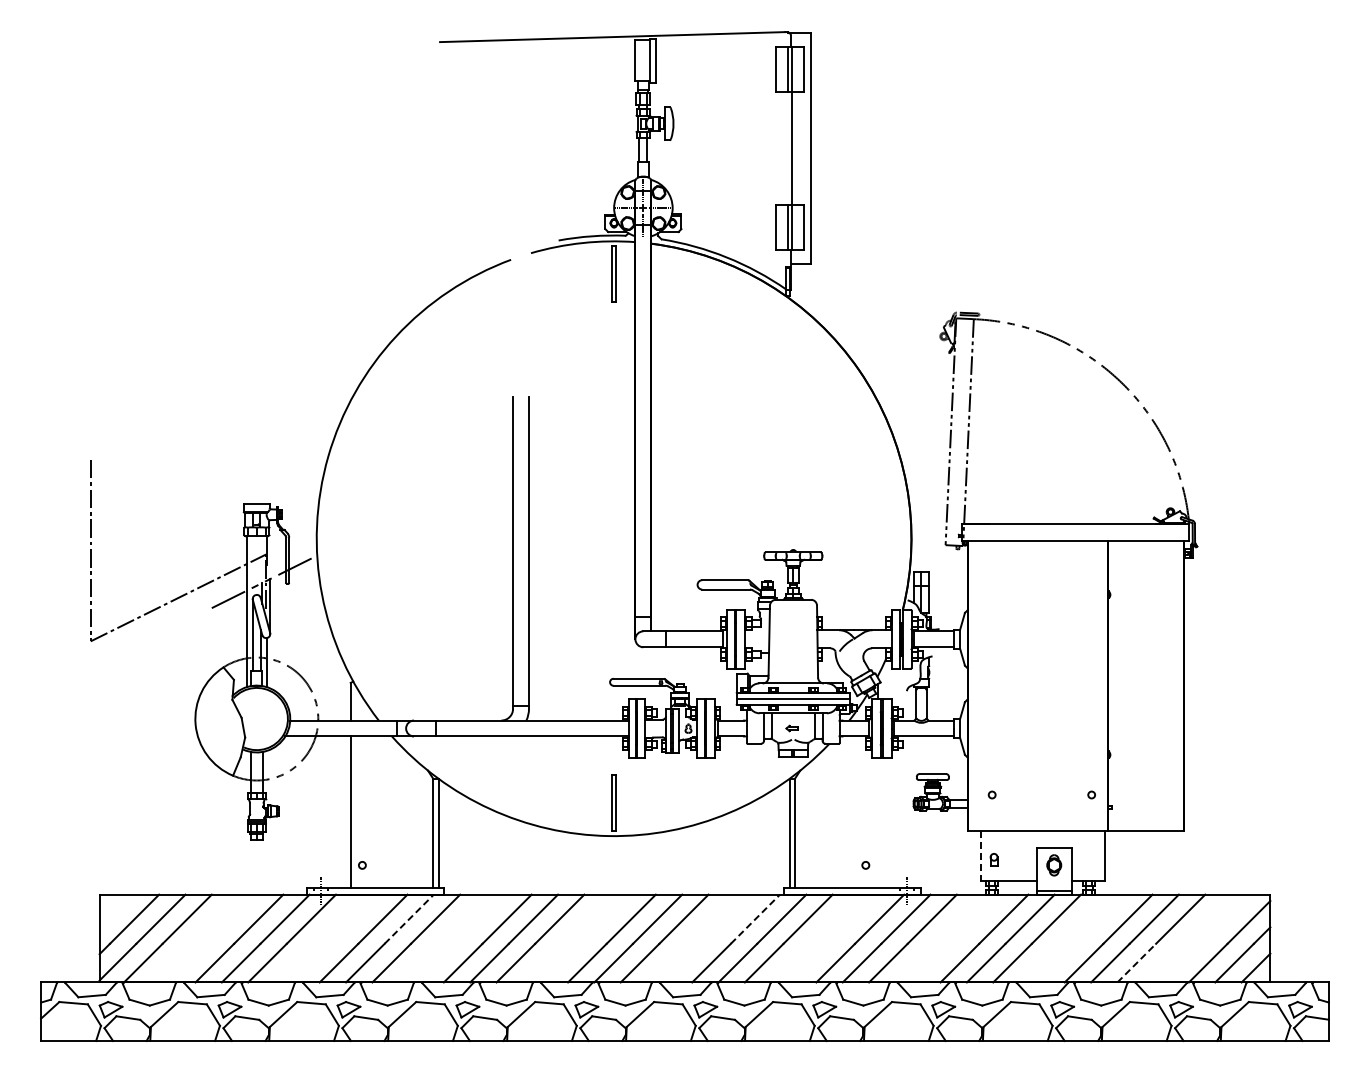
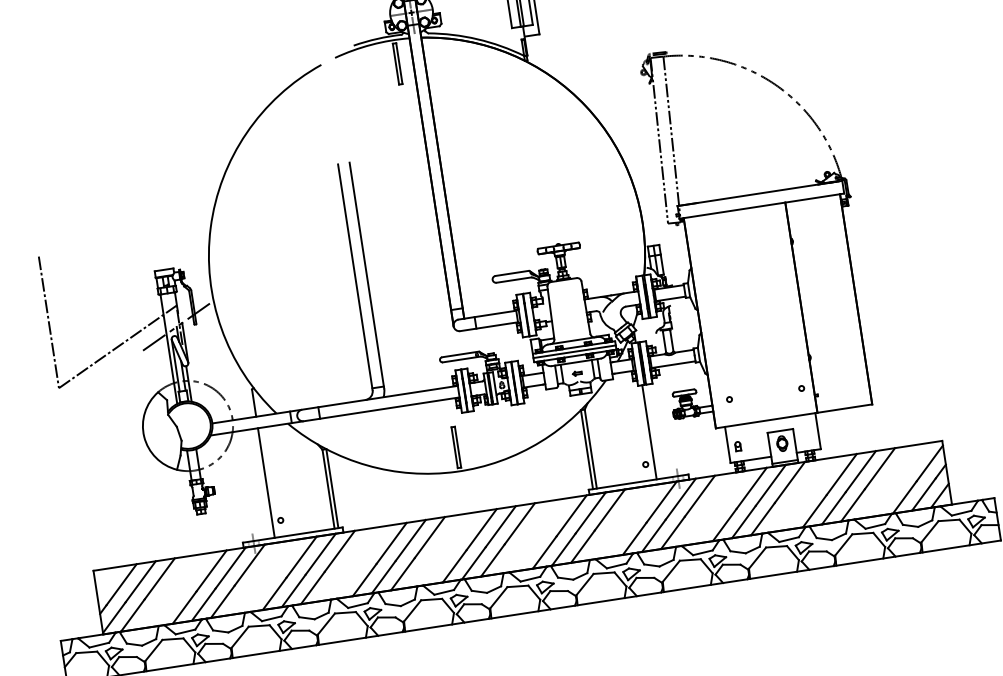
line: (877, 822) -> (649, 432), added
line: (980, 855) -> (727, 444), dashed -> solid
line: (409, 919) -> (320, 554), dashed -> solid
line: (755, 919) -> (571, 516), dashed -> solid
line: (1137, 962) -> (853, 504), dashed -> solid

